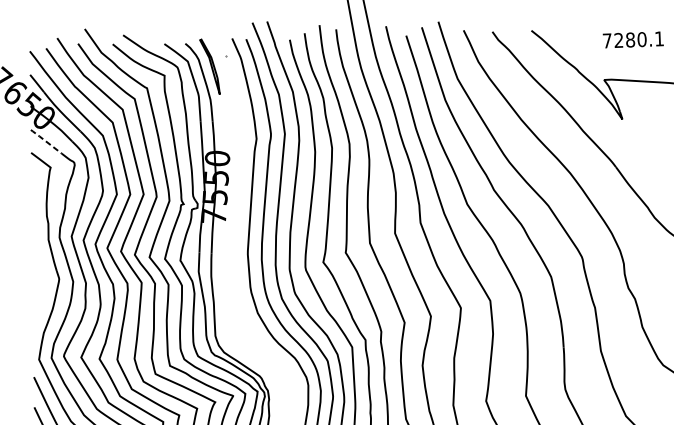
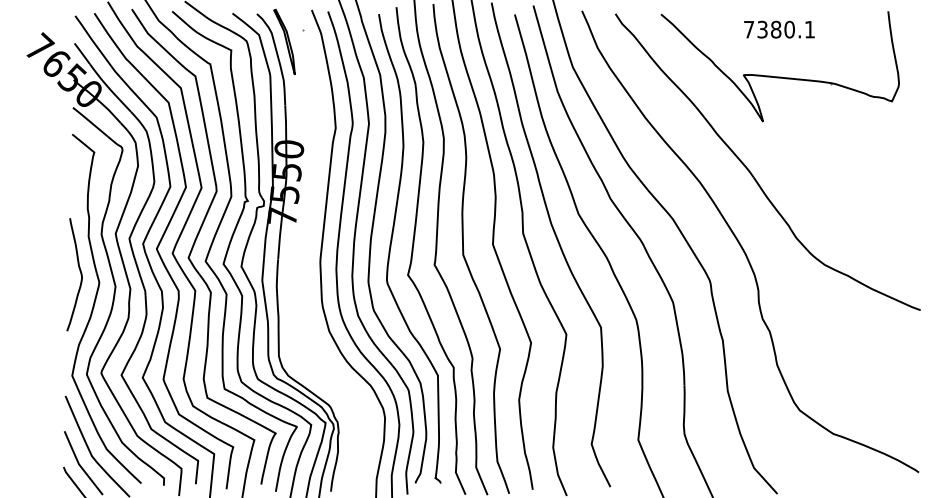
text: (618, 40) -> (762, 29), 7280.1 -> 7380.1
line: (46, 141) -> (90, 121), dashed -> solid
curve: (41, 270) -> (79, 271), added

